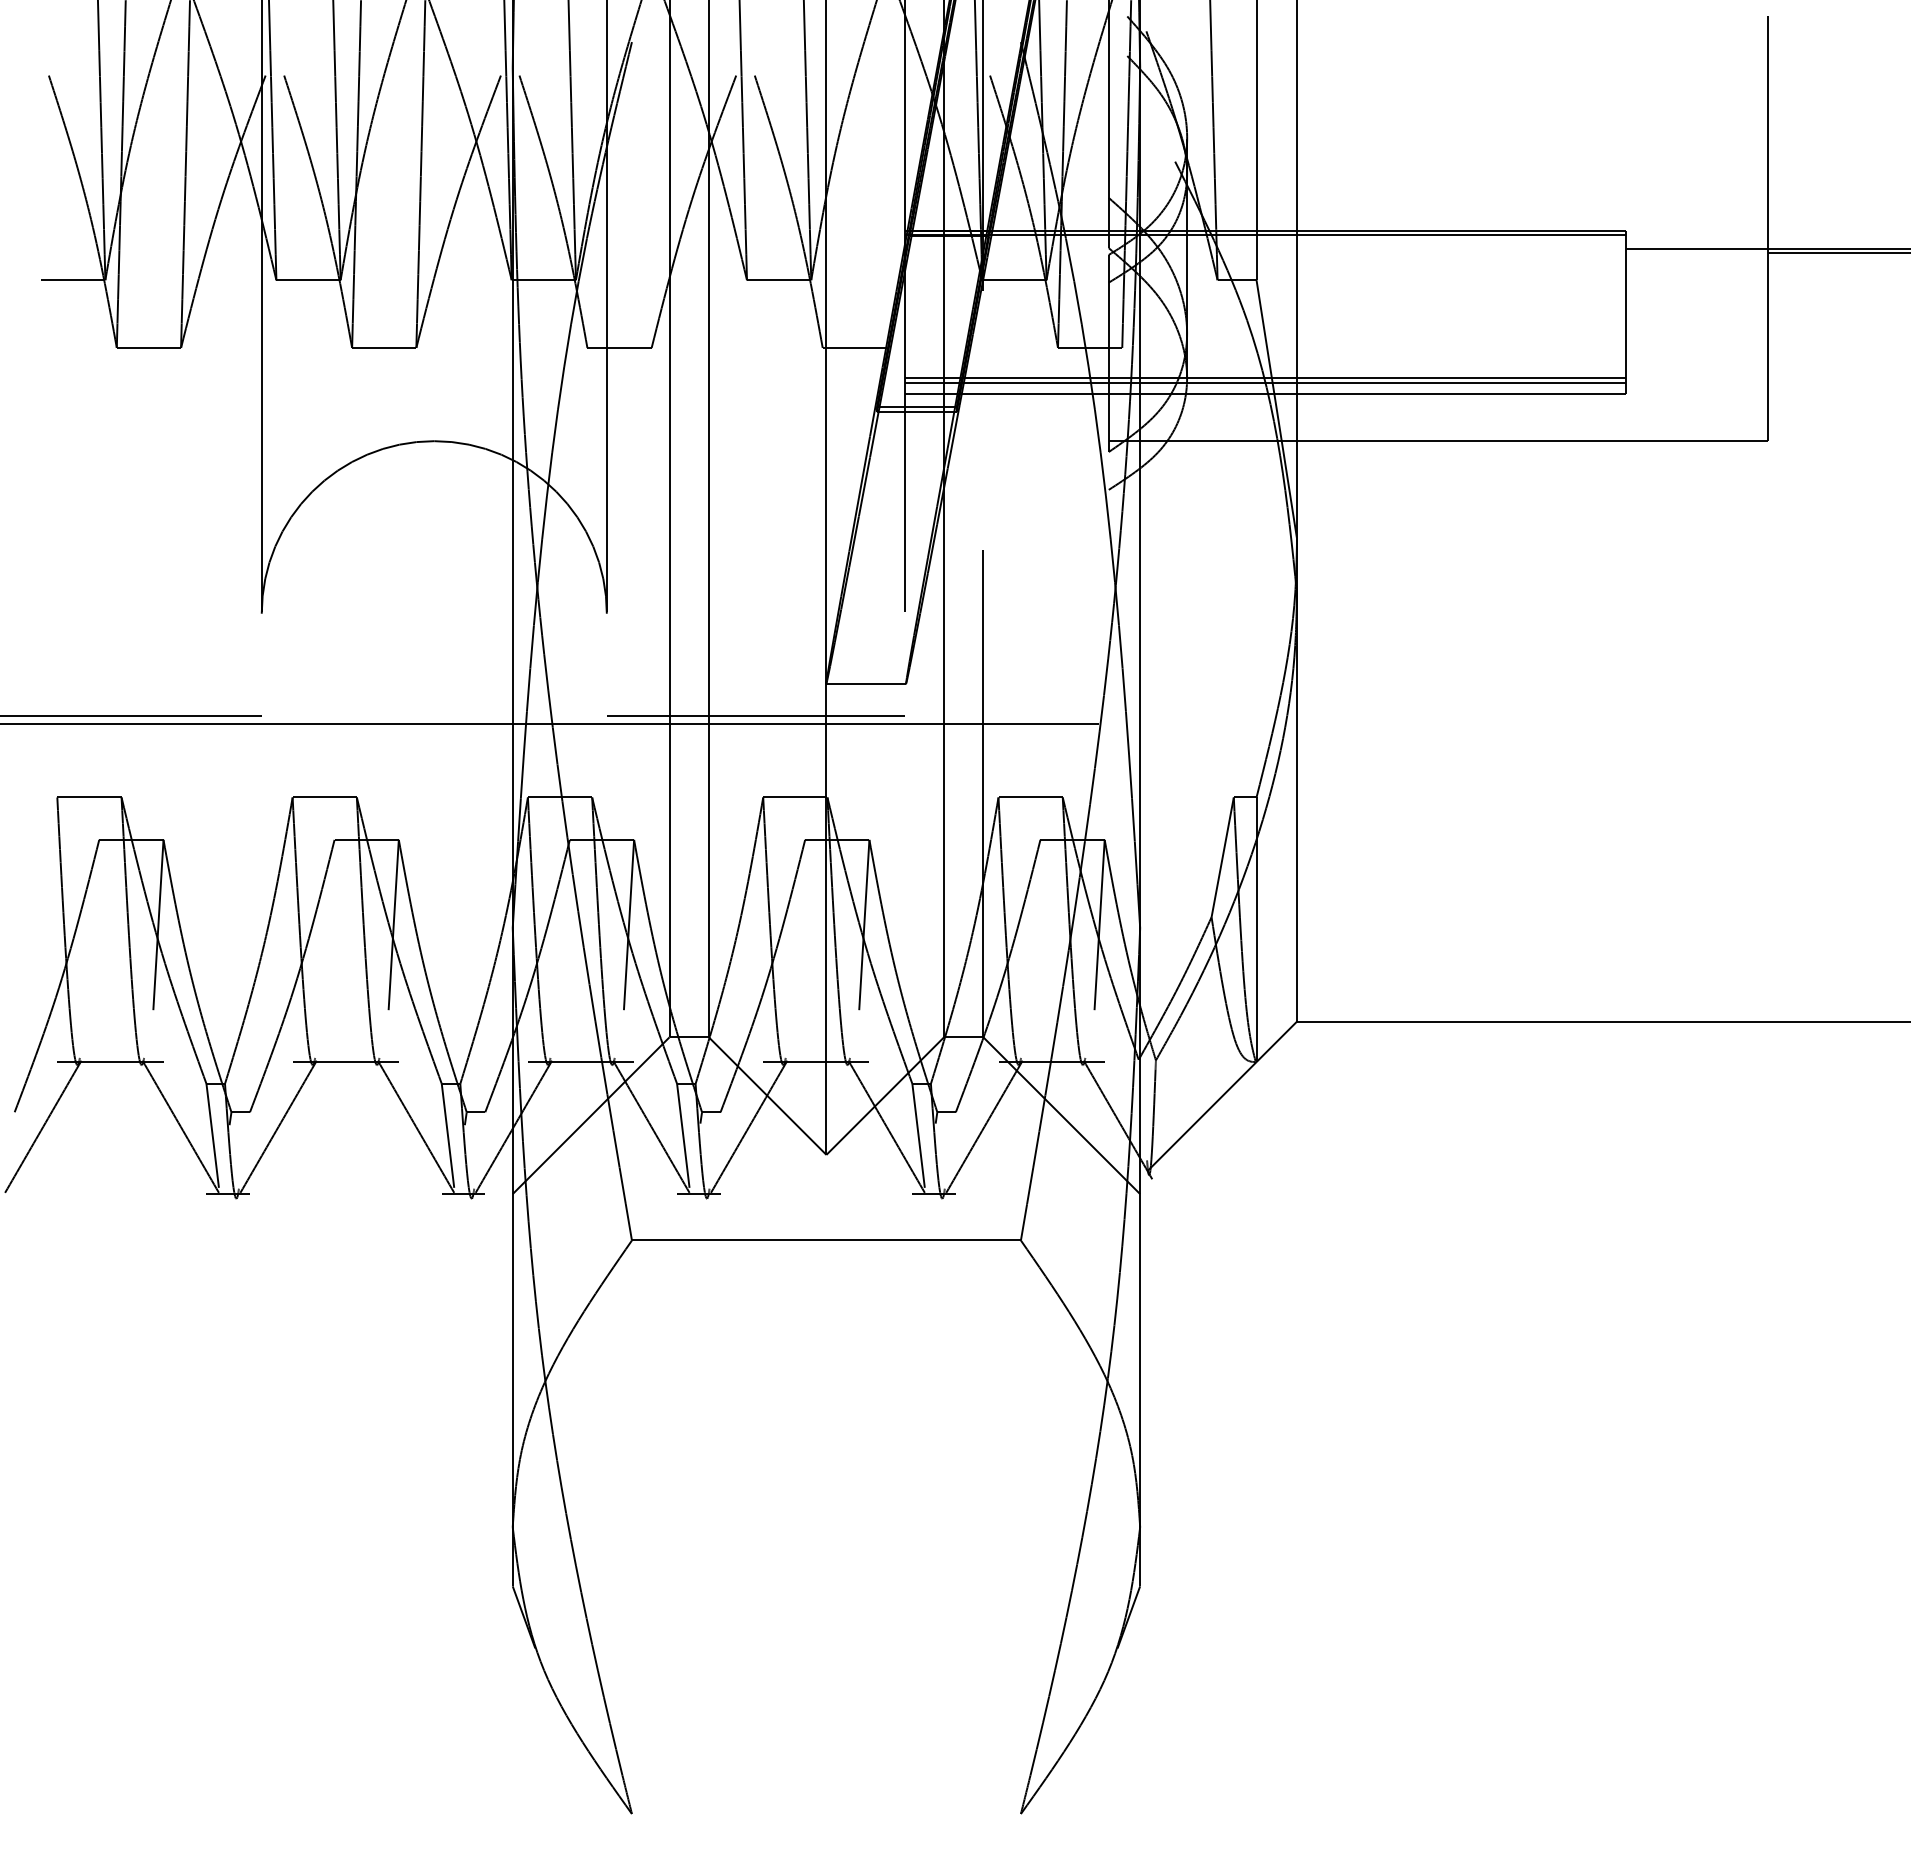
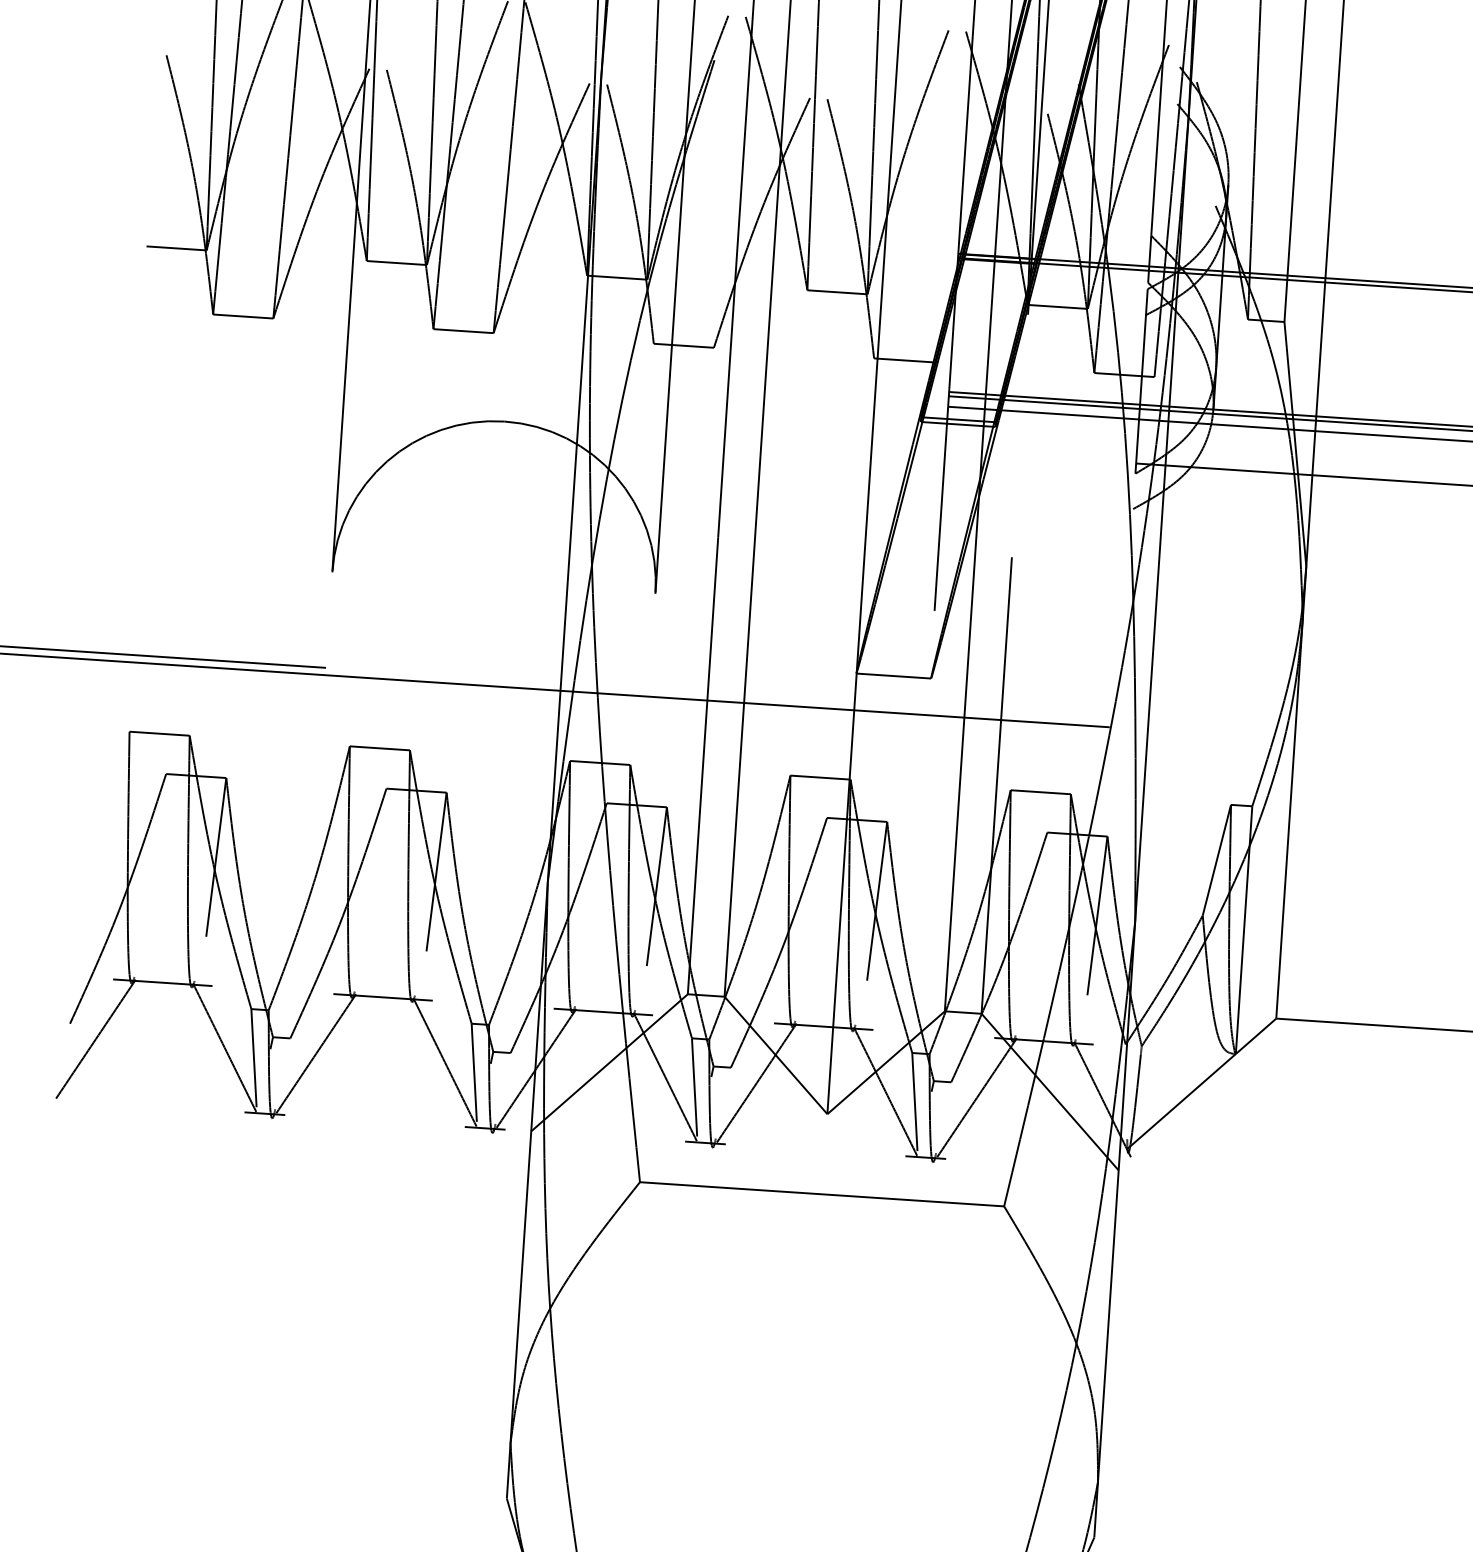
line: (755, 715) -> (788, 698), removed

